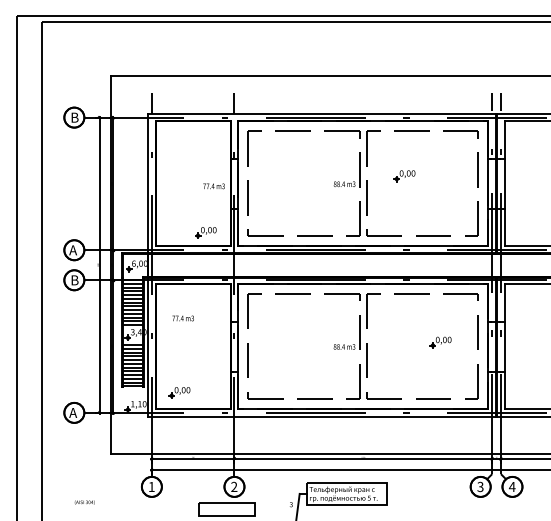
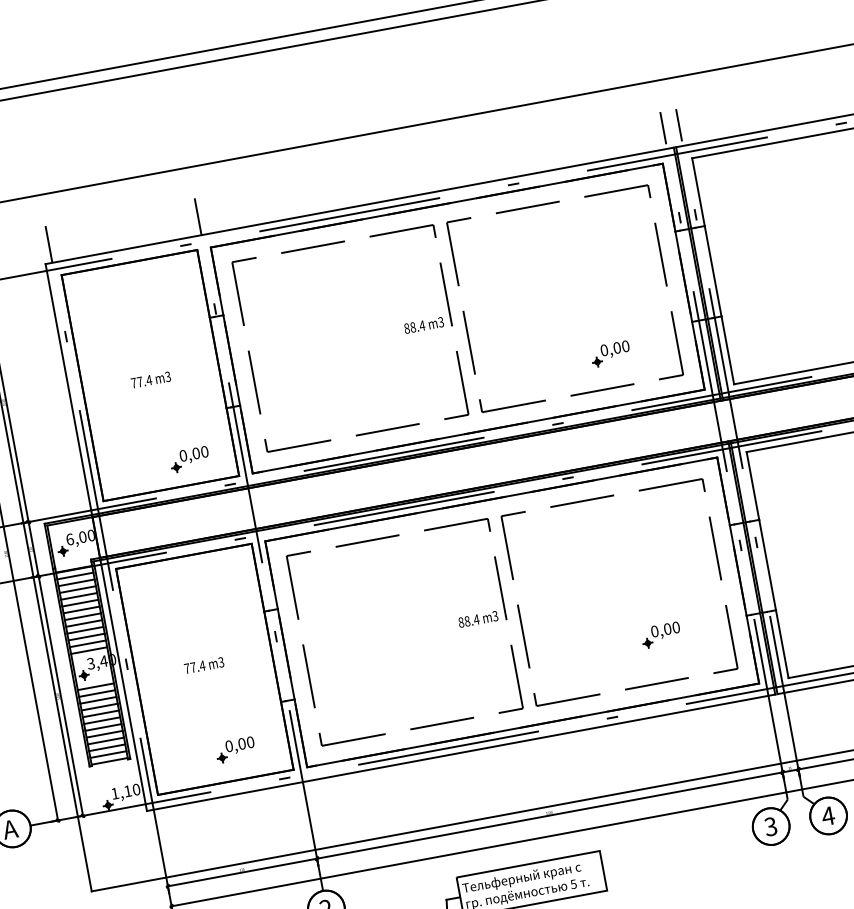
part: (404, 176) -> (610, 354), moved
text: (213, 186) -> (150, 380), moved
text: (182, 318) -> (202, 665), moved
part: (440, 342) -> (660, 635), moved
part: (179, 392) -> (235, 749), moved

